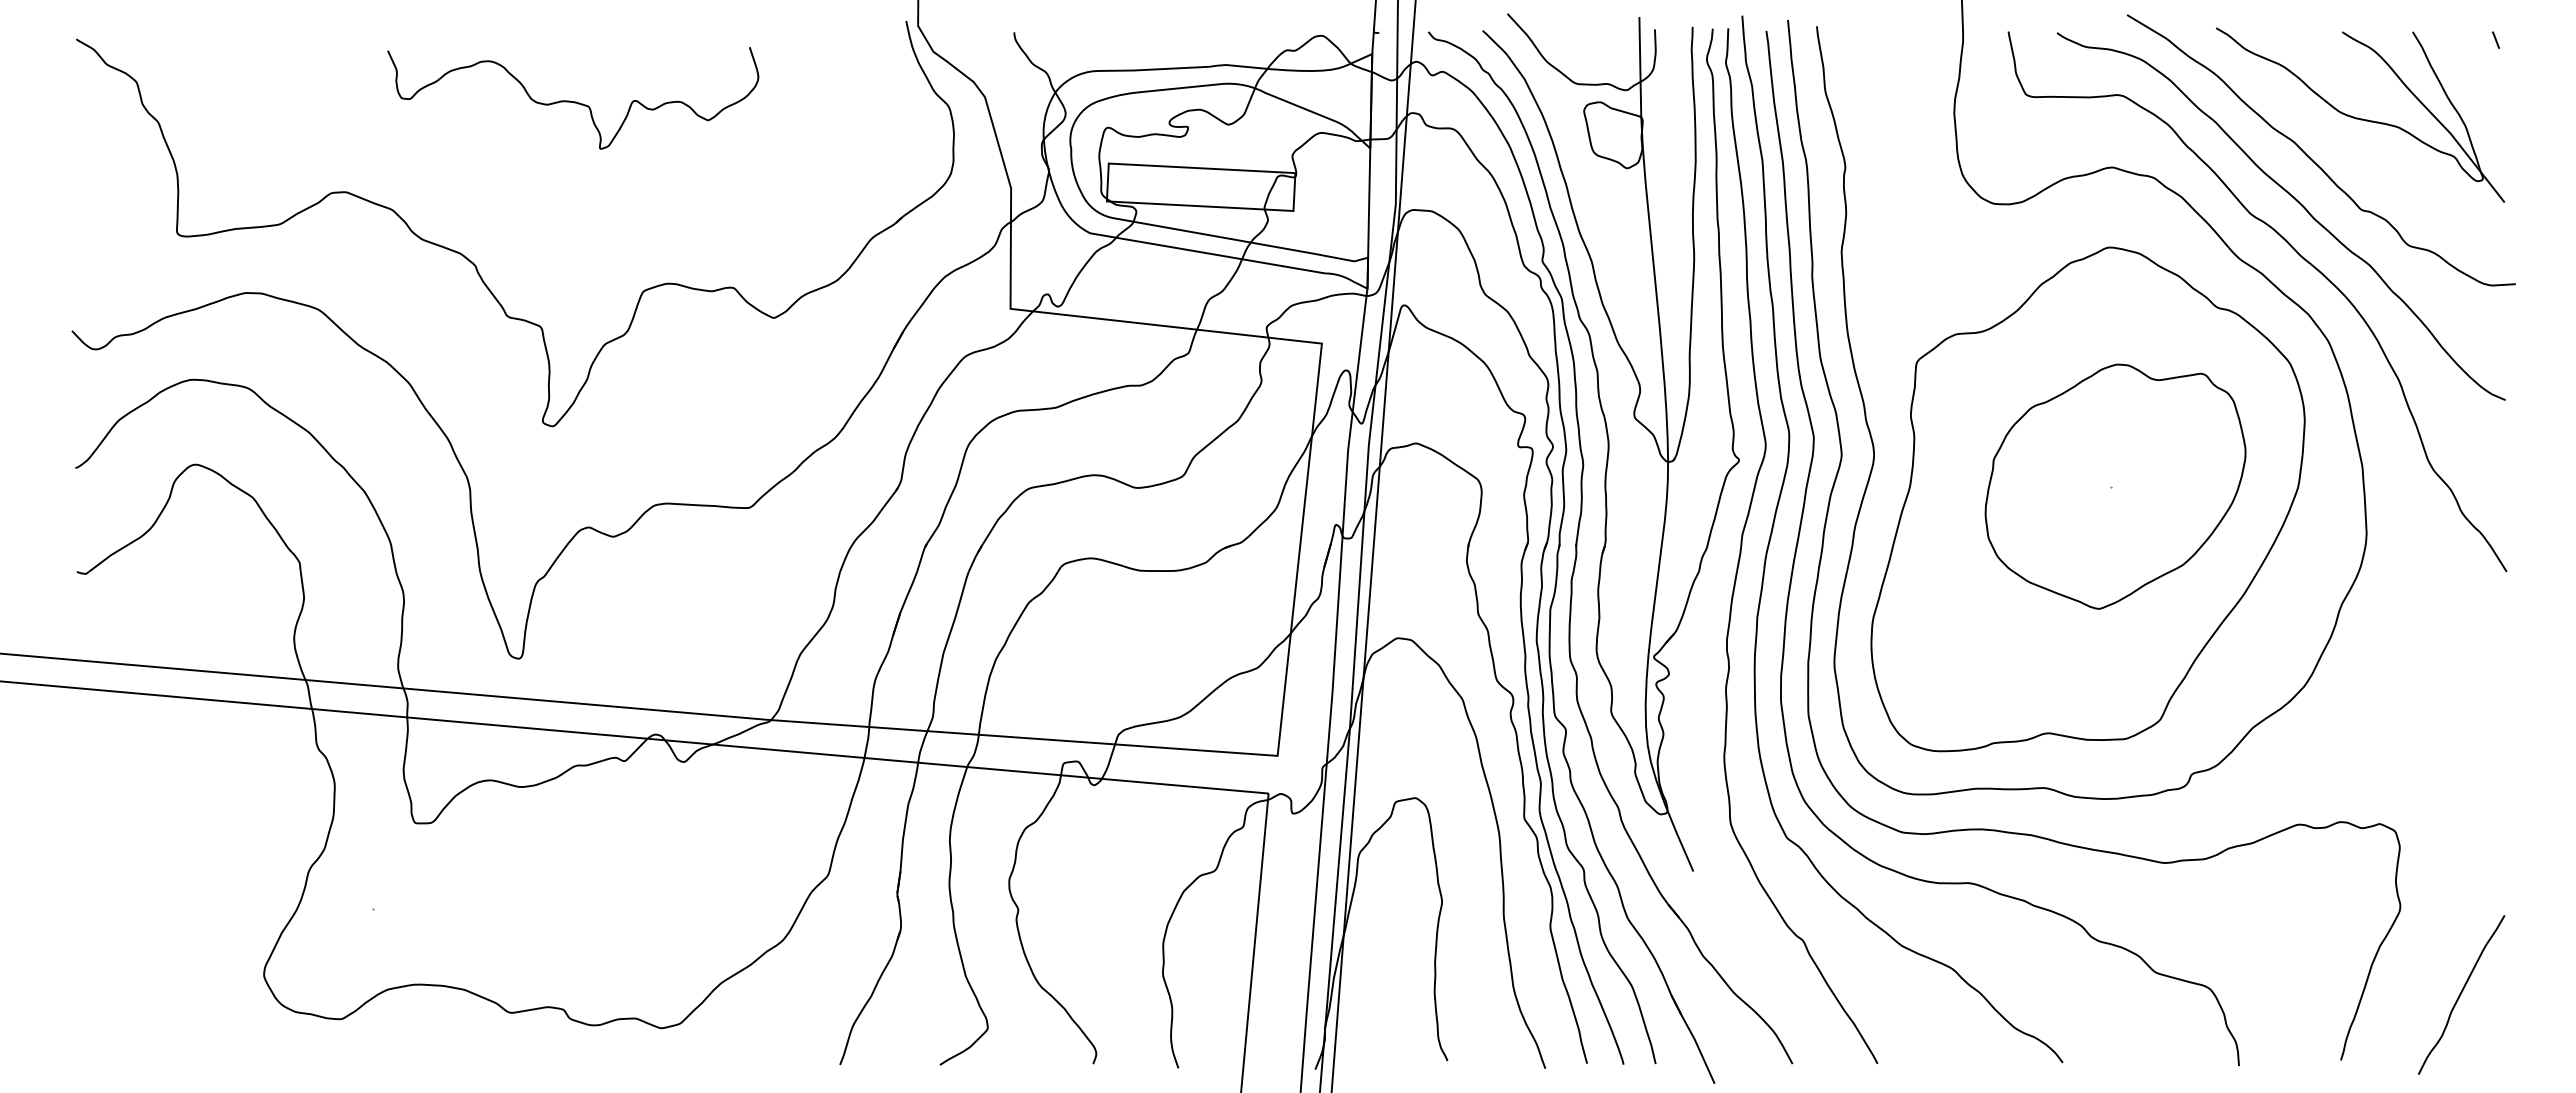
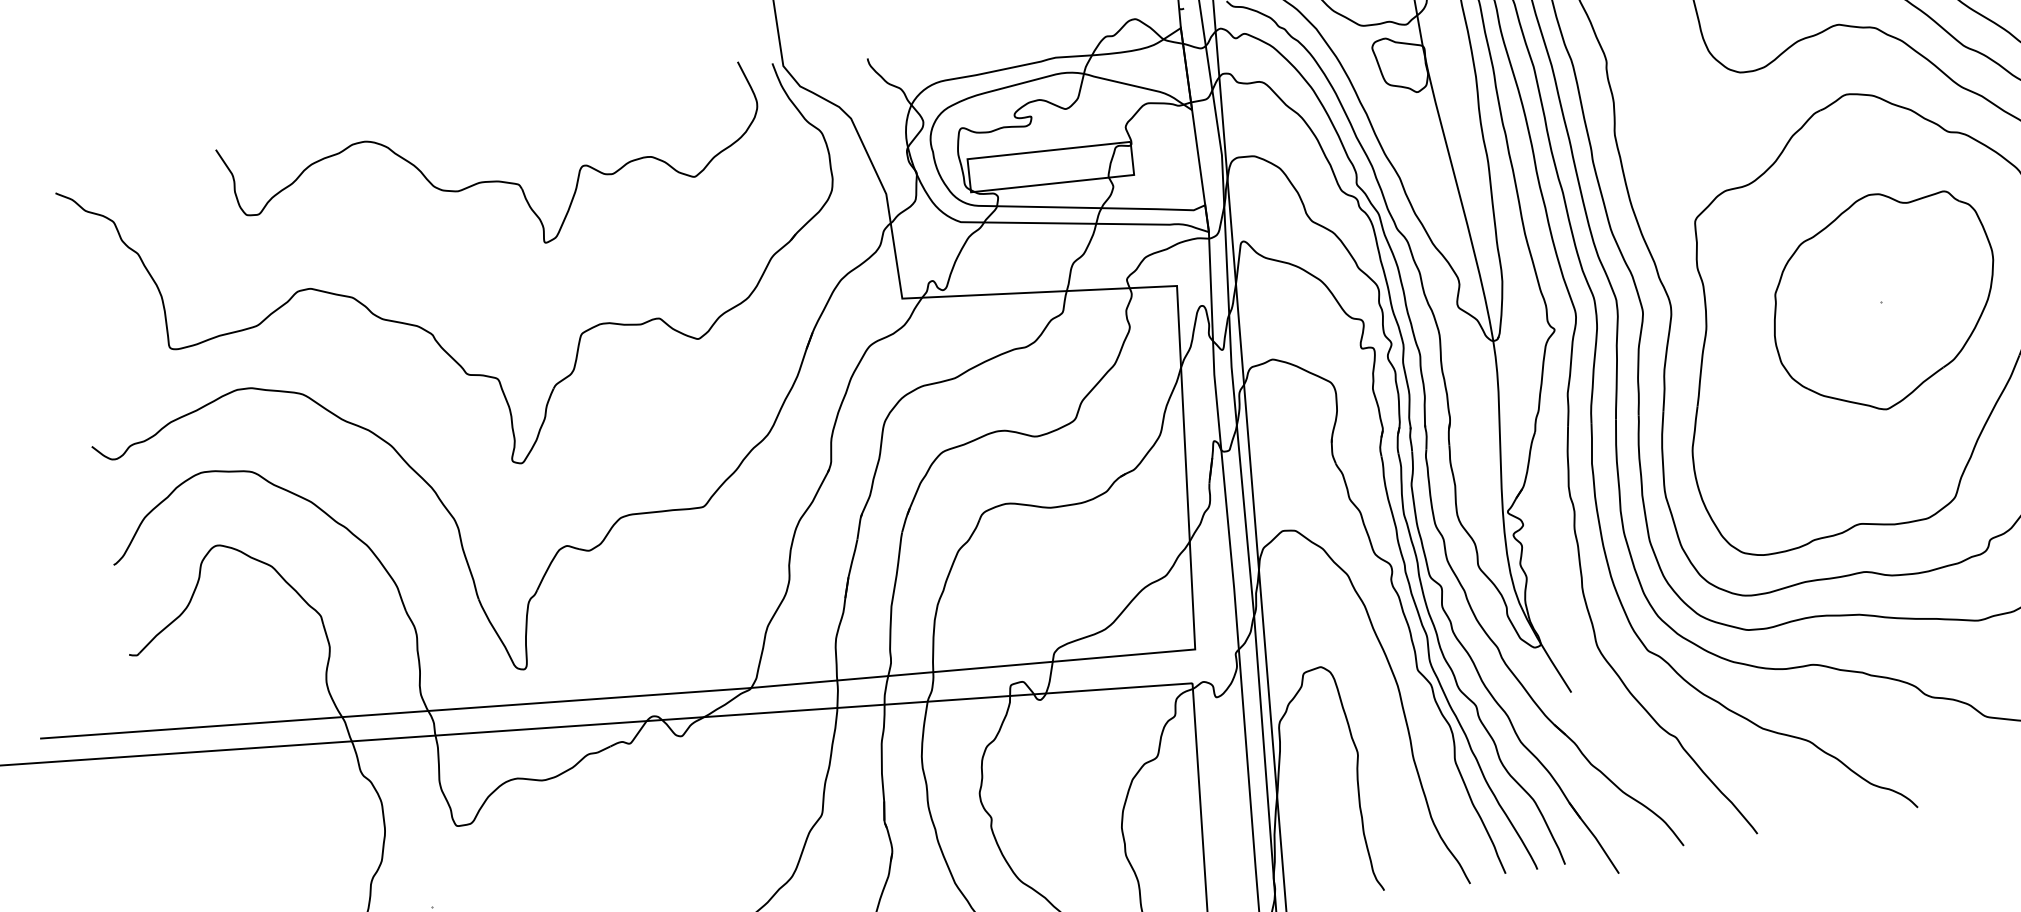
part: (572, 98) -> (493, 176), size x1.67

